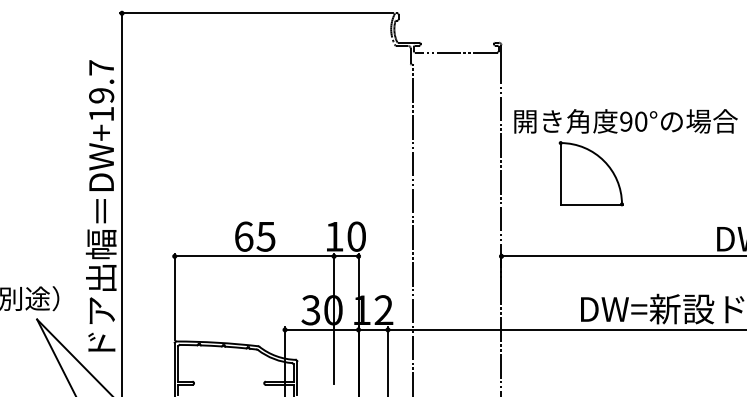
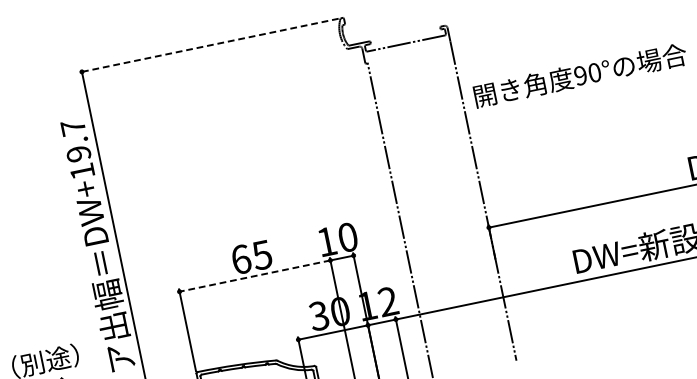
line: (256, 13) -> (209, 45), solid -> dashed
part: (590, 173) -> (556, 131), removed
line: (254, 256) -> (255, 276), solid -> dashed

